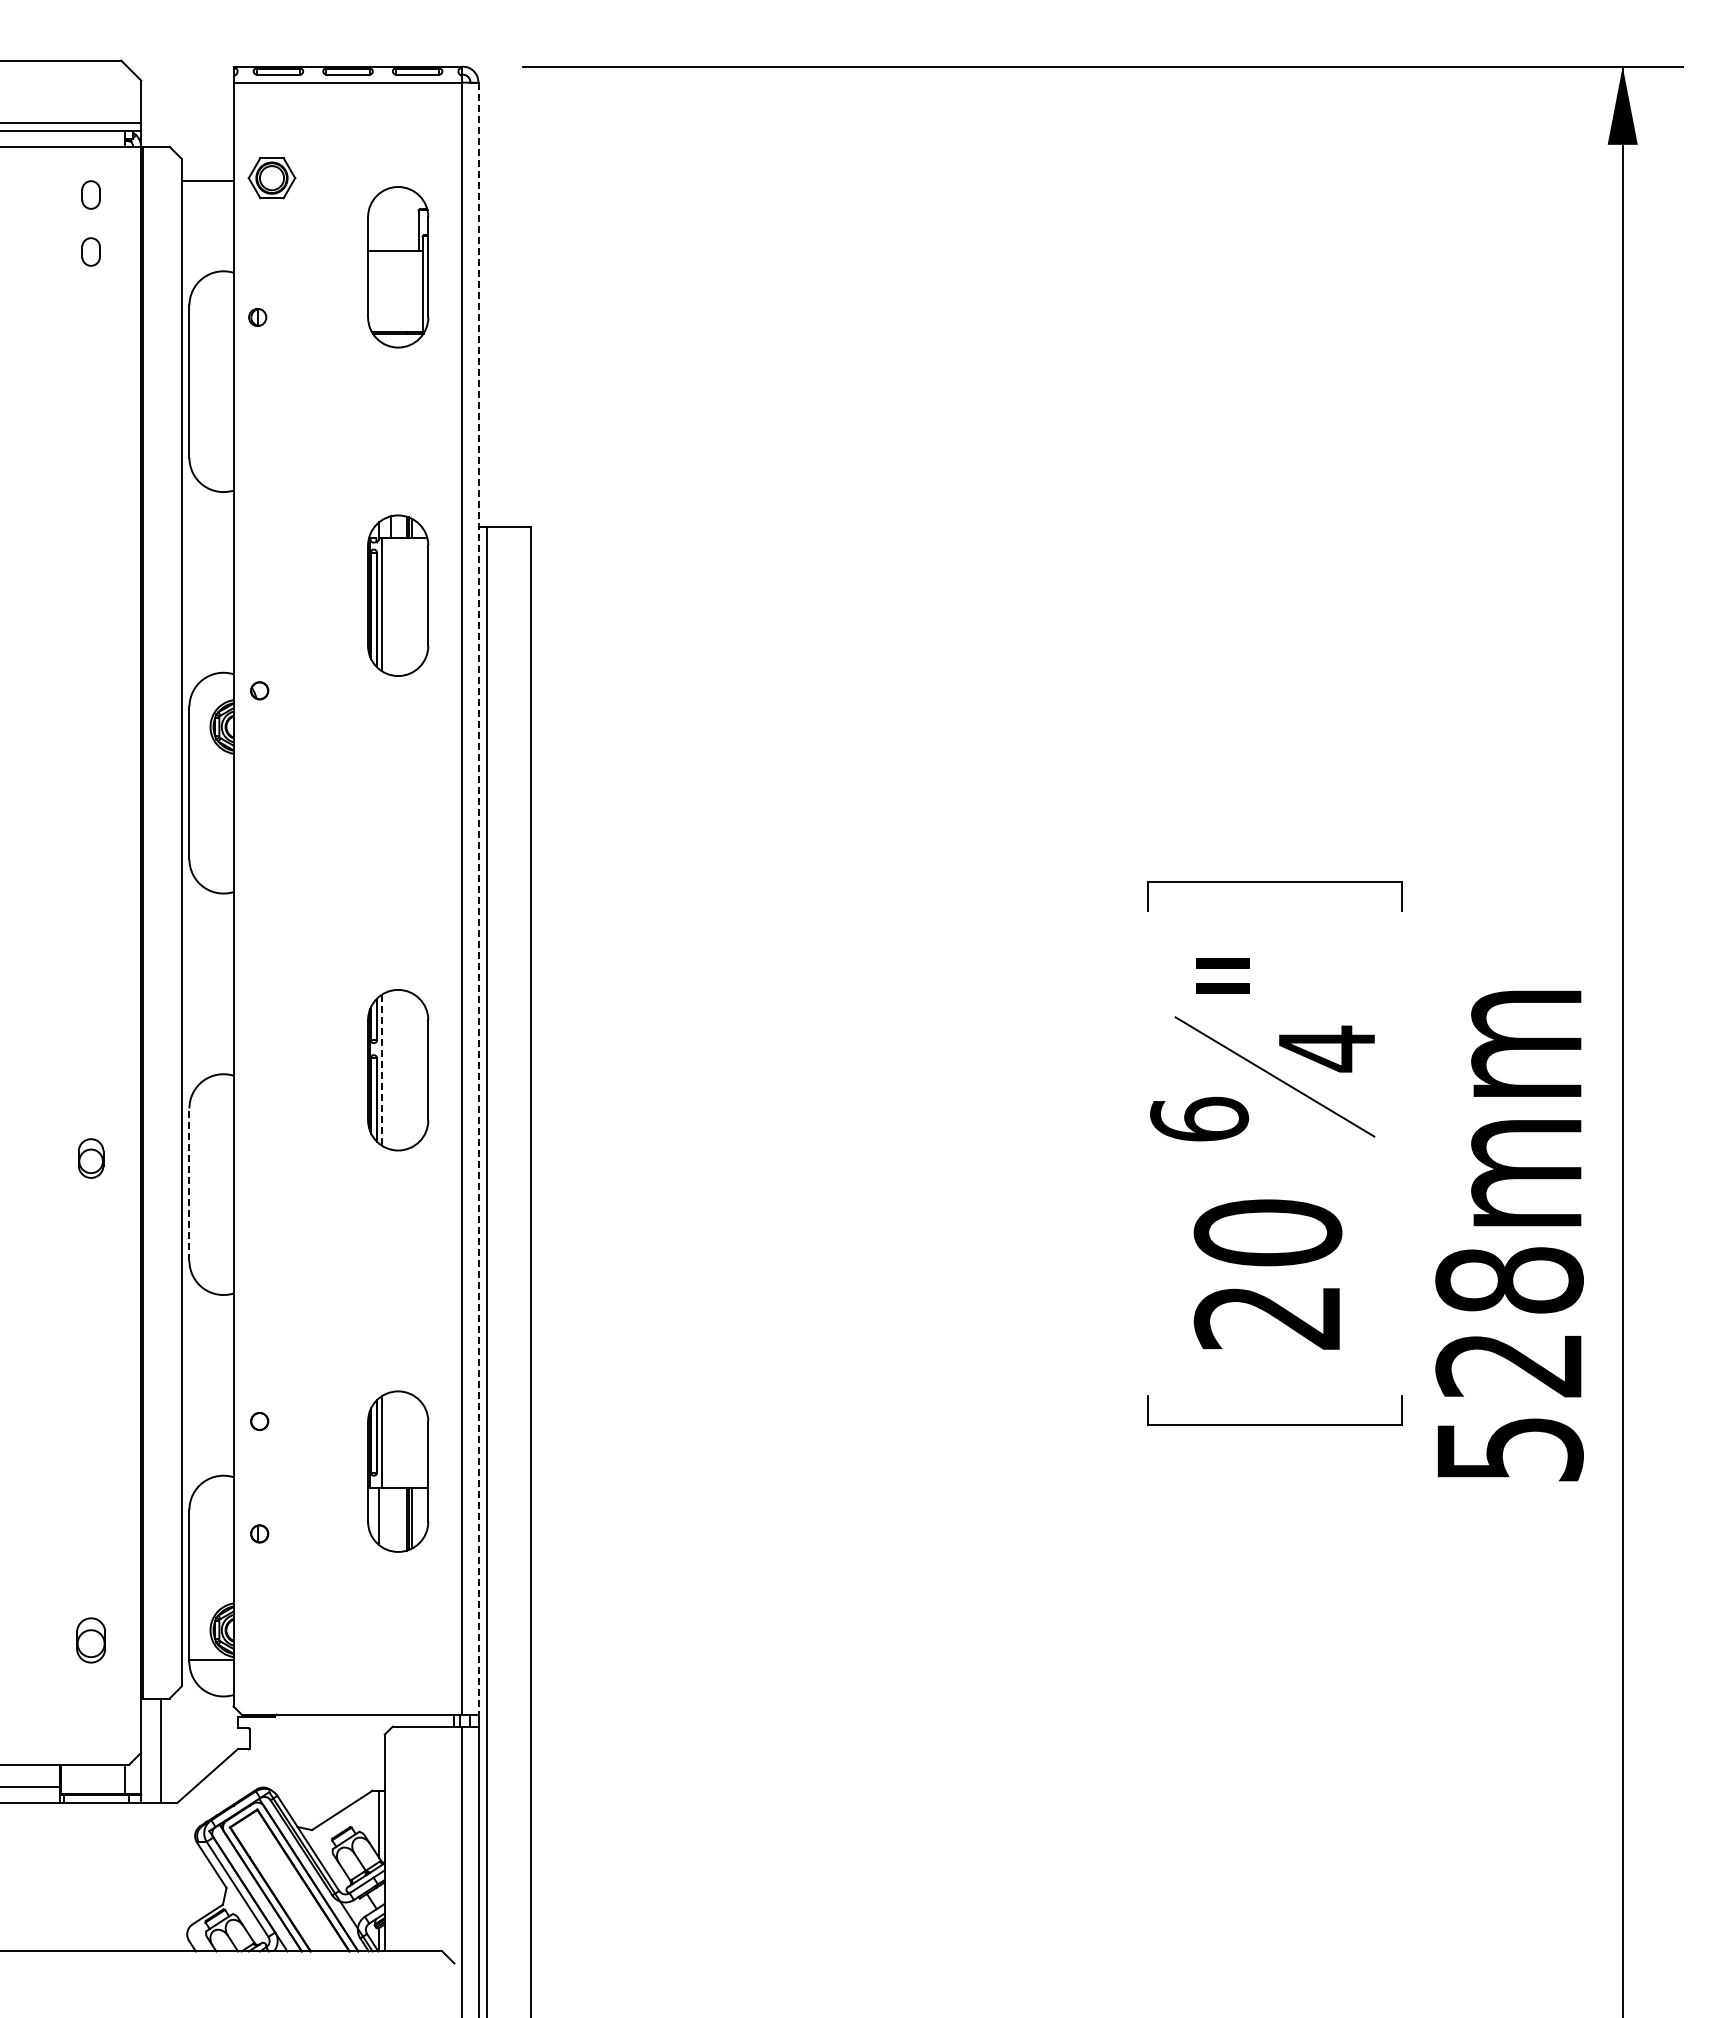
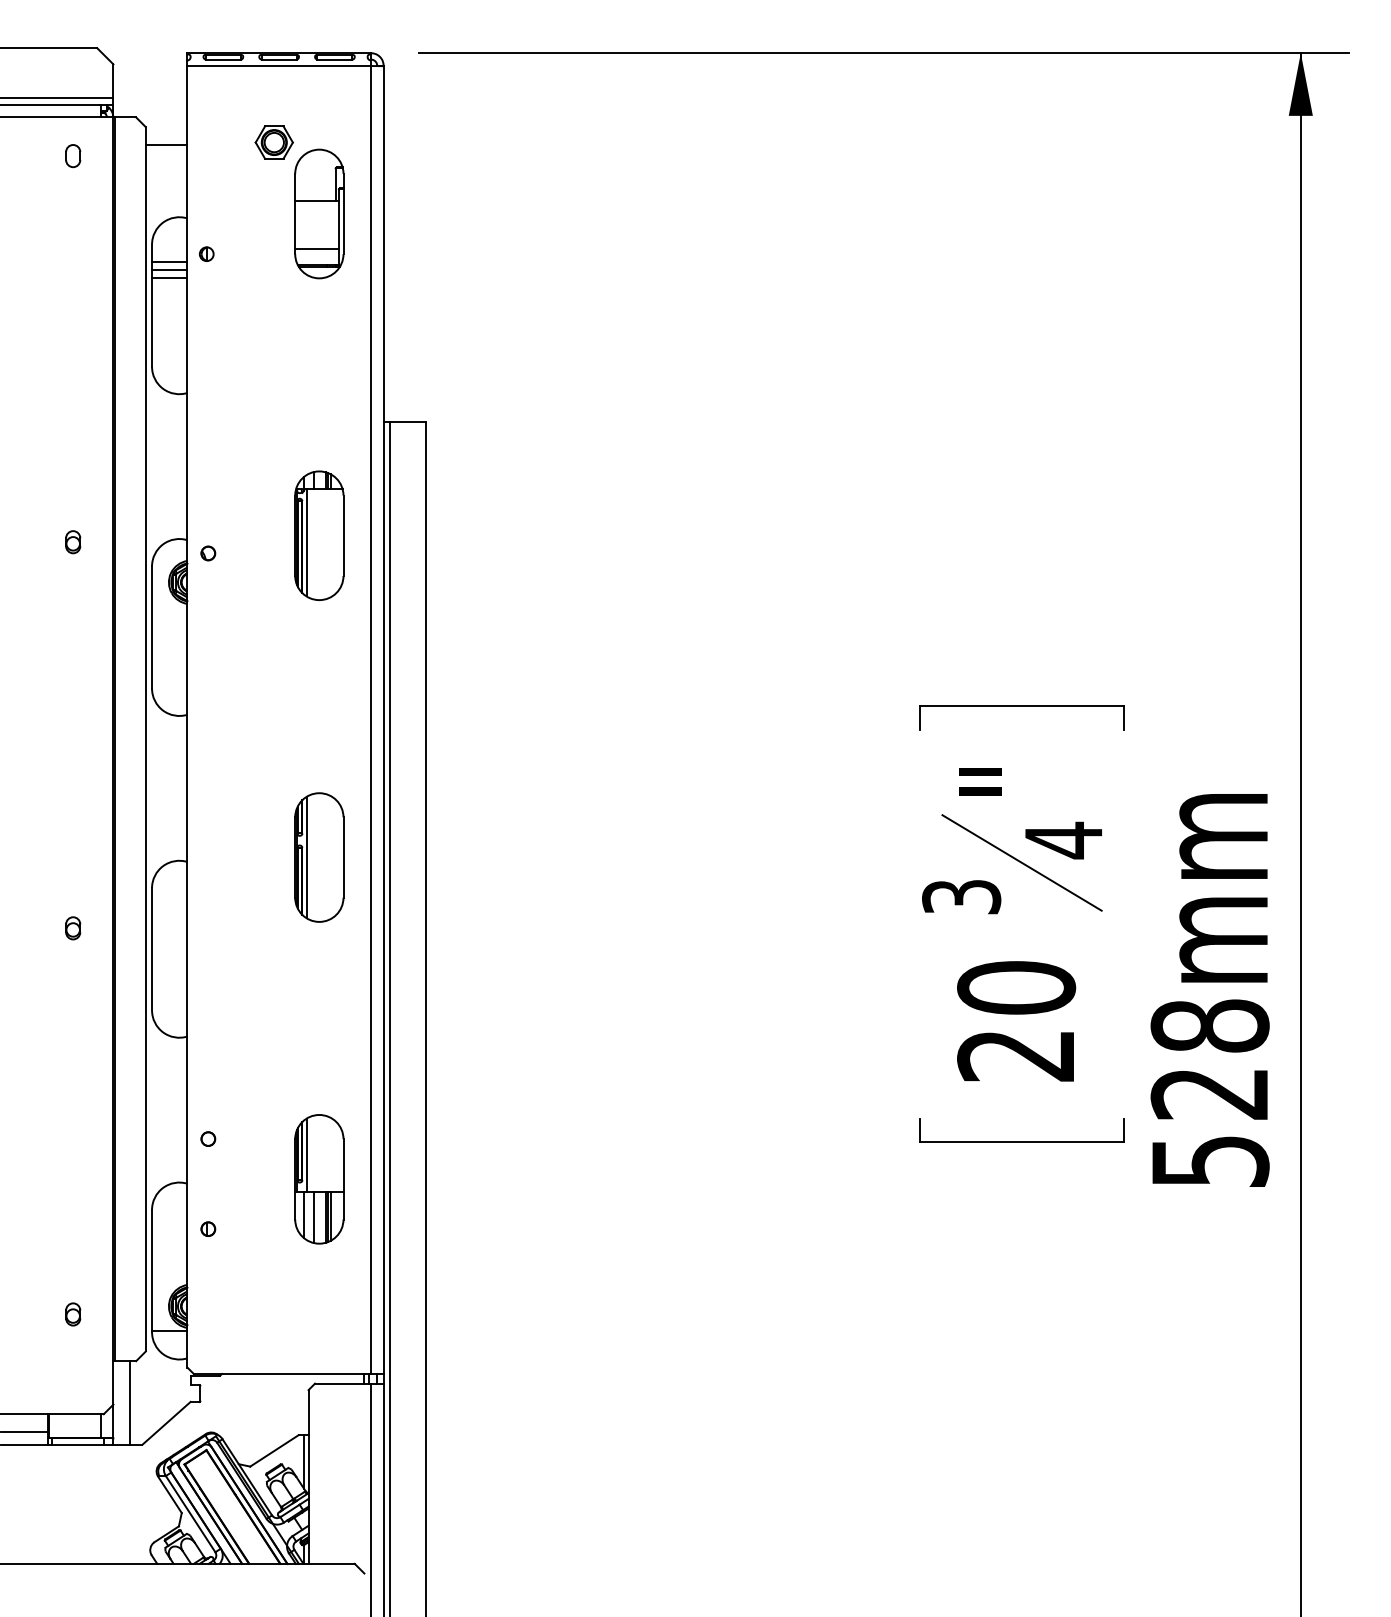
part: (271, 178) -> (273, 142), moved
part: (90, 251) -> (72, 201), removed
line: (395, 311) -> (317, 249), added
line: (211, 327) -> (169, 262), added
line: (211, 337) -> (169, 270), added
line: (211, 347) -> (169, 278), added
part: (398, 595) -> (319, 535), moved
part: (90, 676) -> (72, 542), added
line: (478, 898) -> (383, 719), dashed -> solid
line: (382, 1070) -> (306, 857), dashed -> solid
text: (1199, 1118) -> (961, 896), 6 -> 3
part: (90, 1158) -> (72, 928), size x0.71
line: (189, 1184) -> (152, 949), dashed -> solid
line: (390, 1519) -> (313, 1217), added
part: (90, 1639) -> (72, 1313), size x0.62

